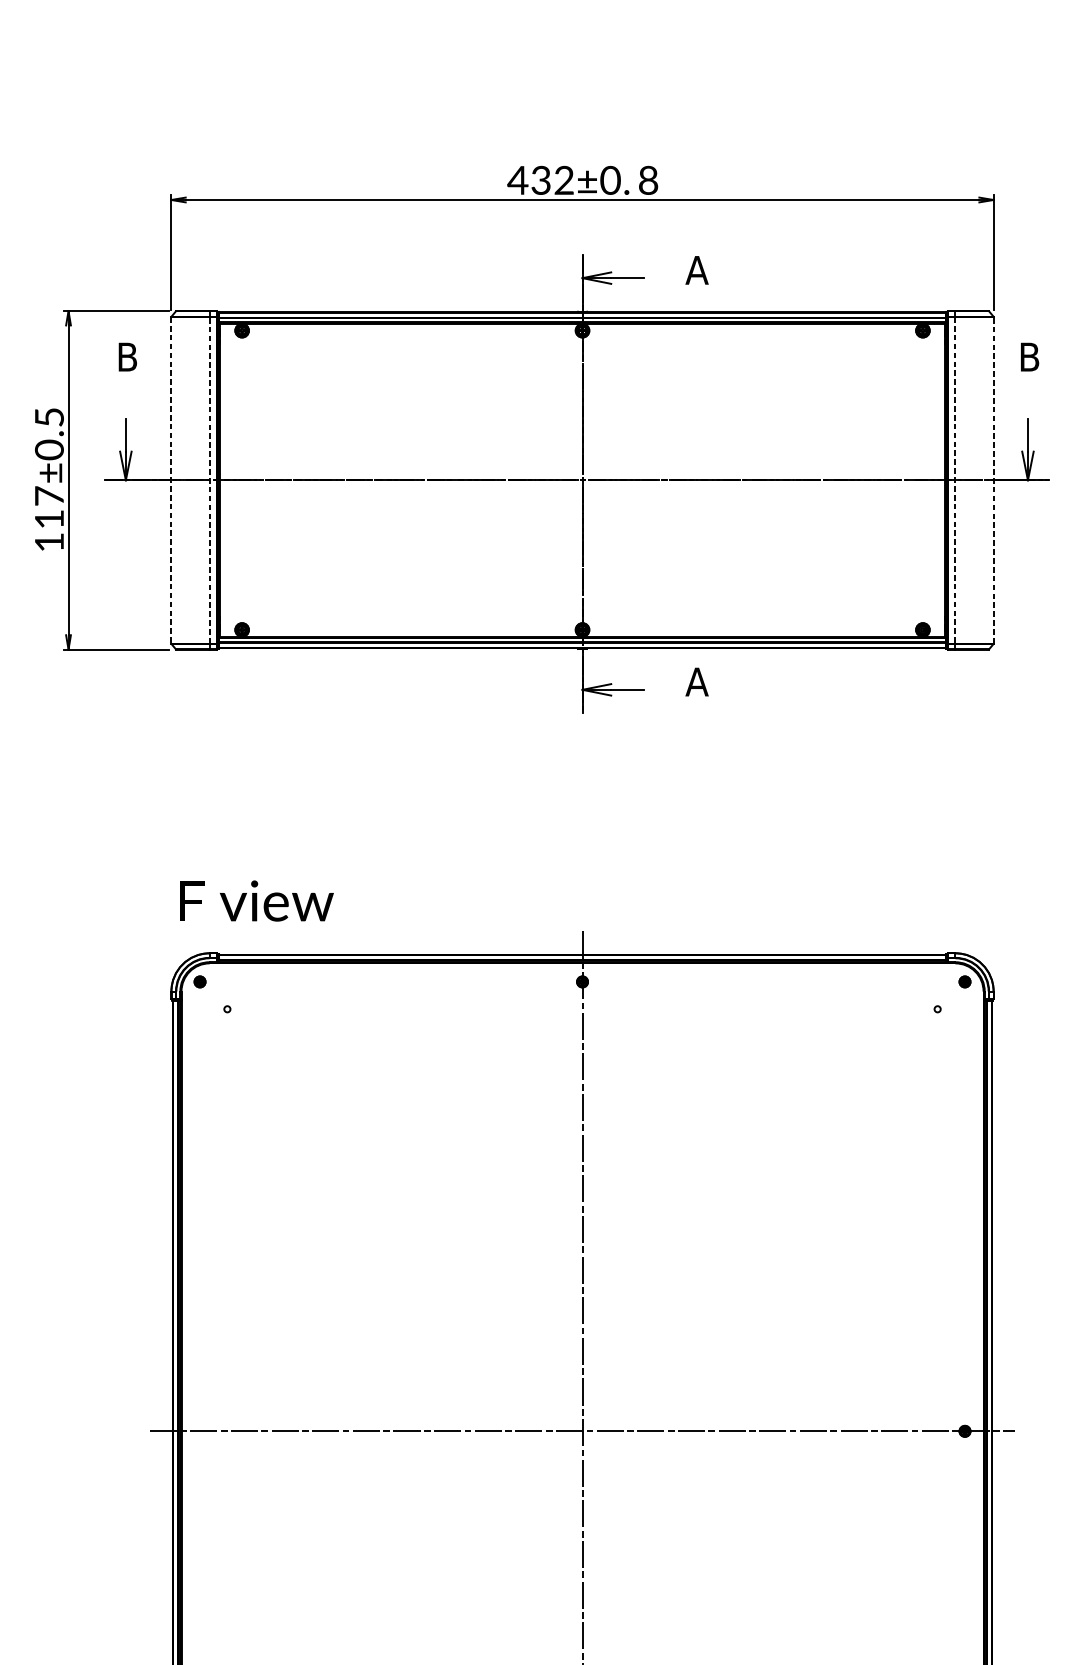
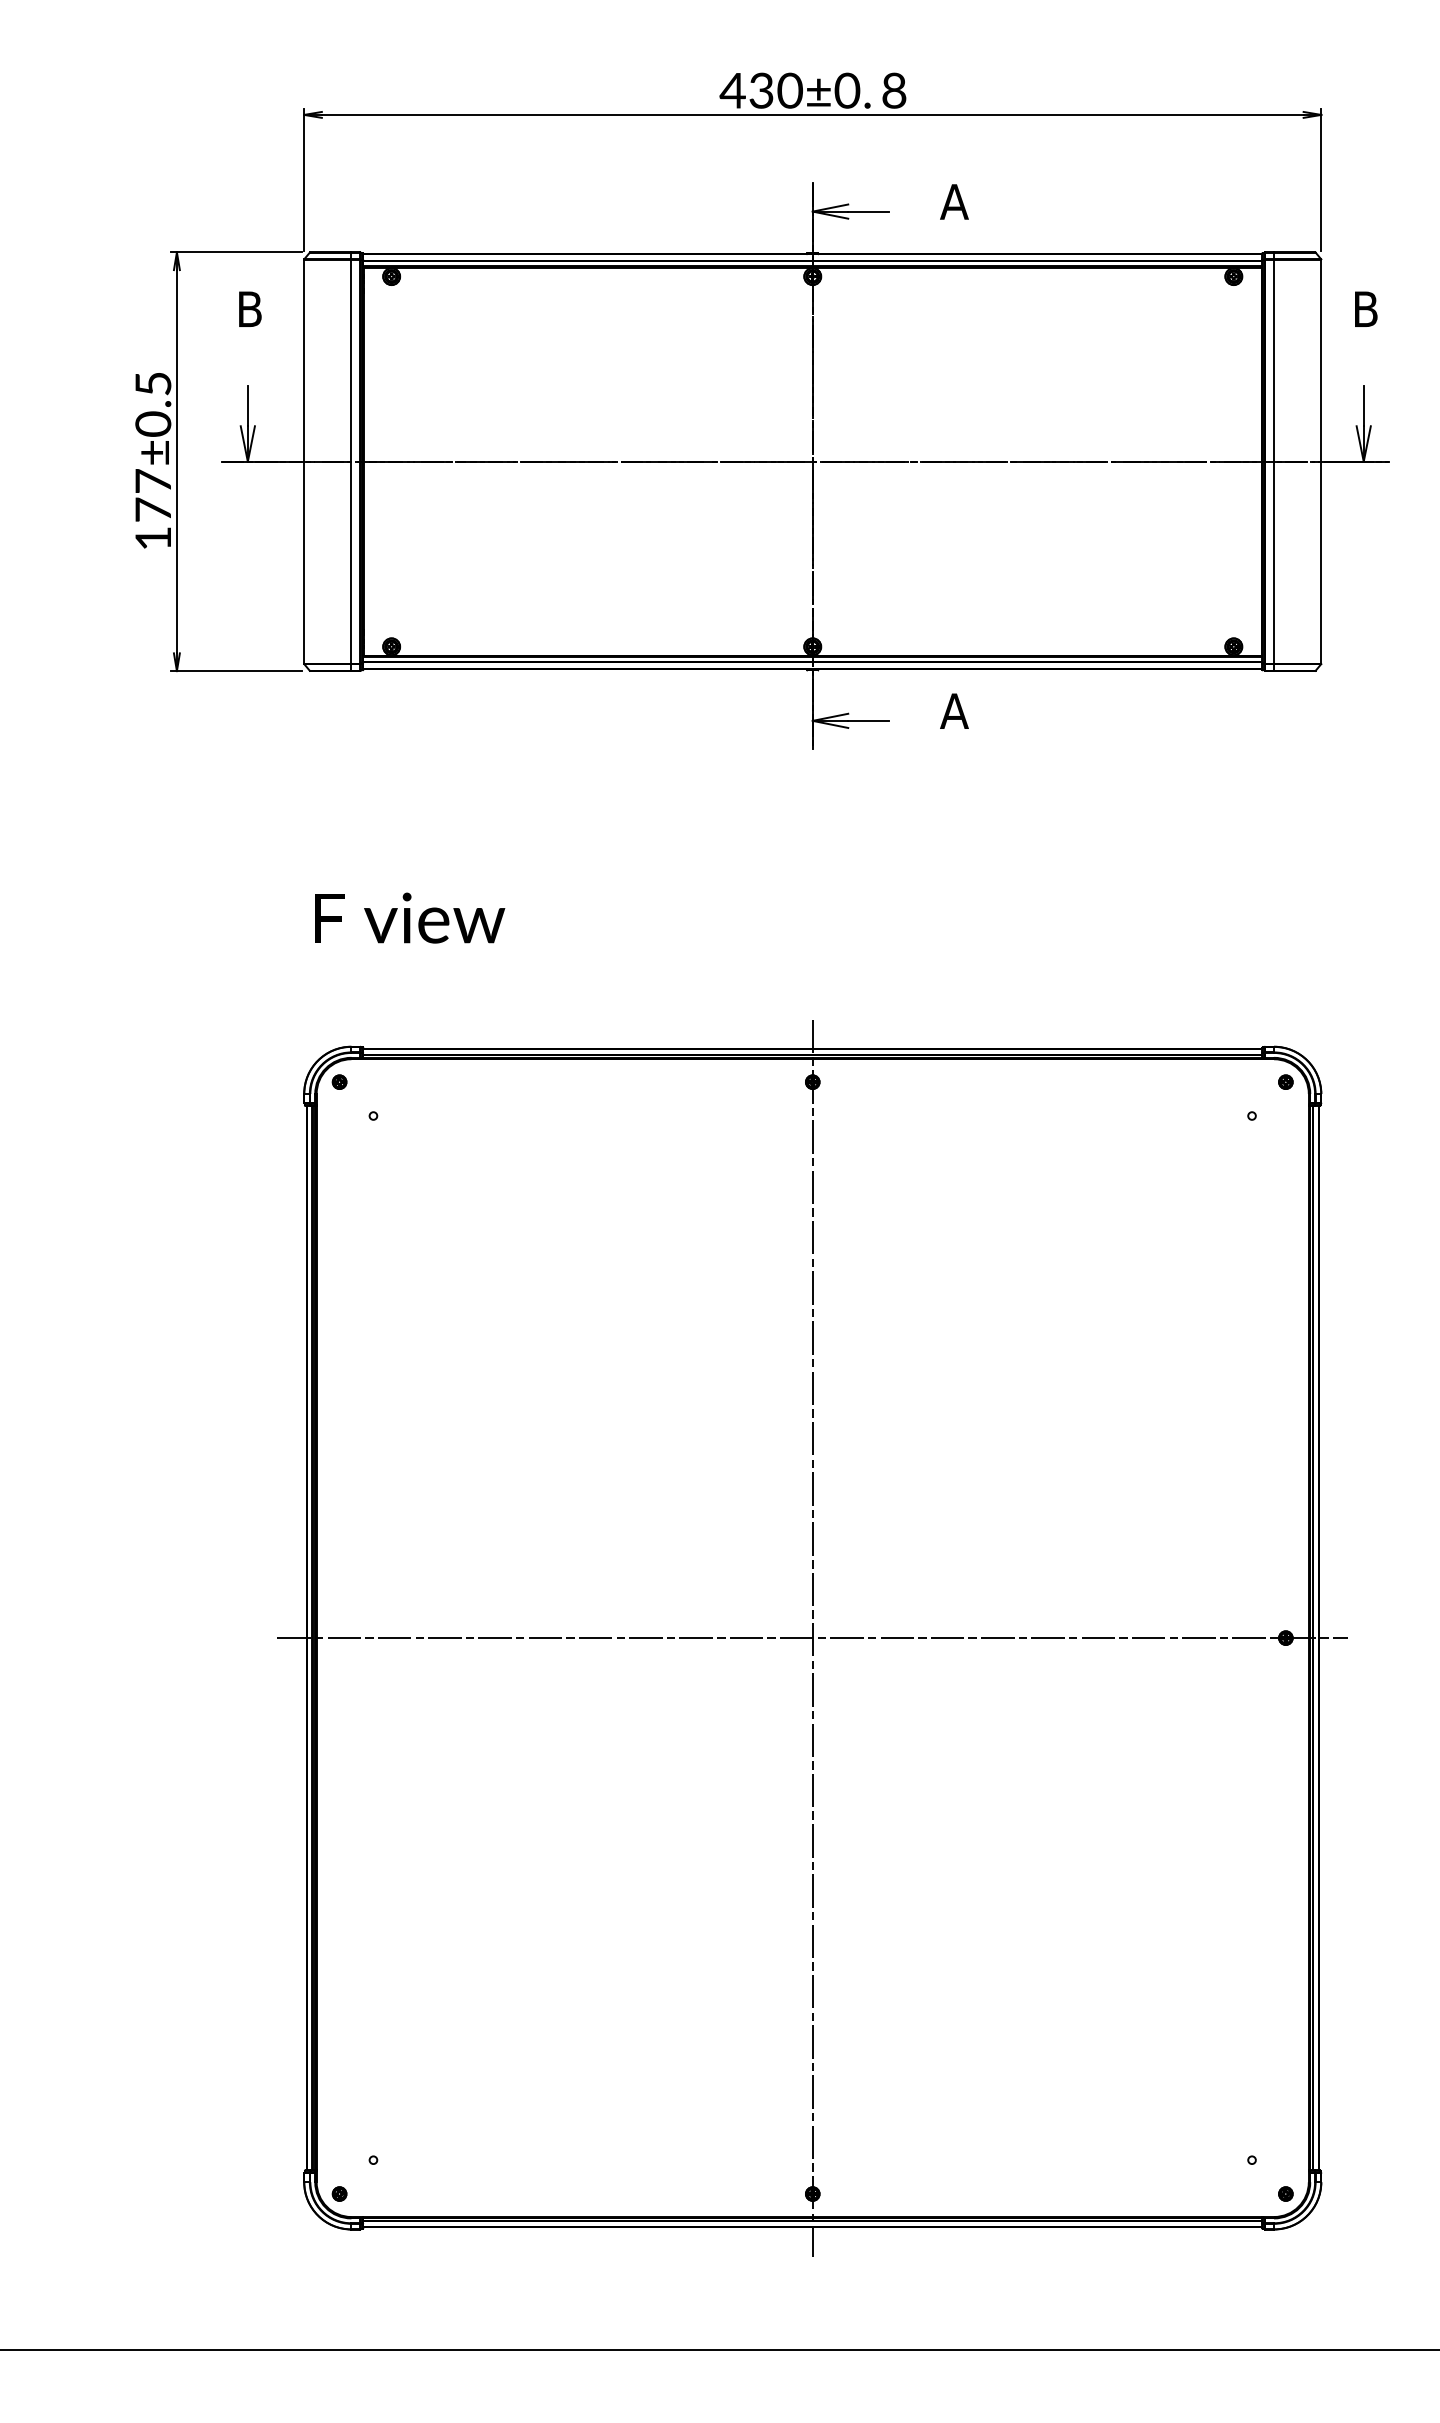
text: (563, 180) -> (789, 90), 432±0. -> 430±0.
line: (171, 480) -> (304, 462), dashed -> solid
line: (209, 480) -> (351, 461), dashed -> solid
line: (955, 480) -> (1274, 462), dashed -> solid
line: (993, 480) -> (1321, 461), dashed -> solid
text: (48, 518) -> (152, 509), 117±0.5 -> 177±0.5
text: (257, 900) -> (410, 917), moved

